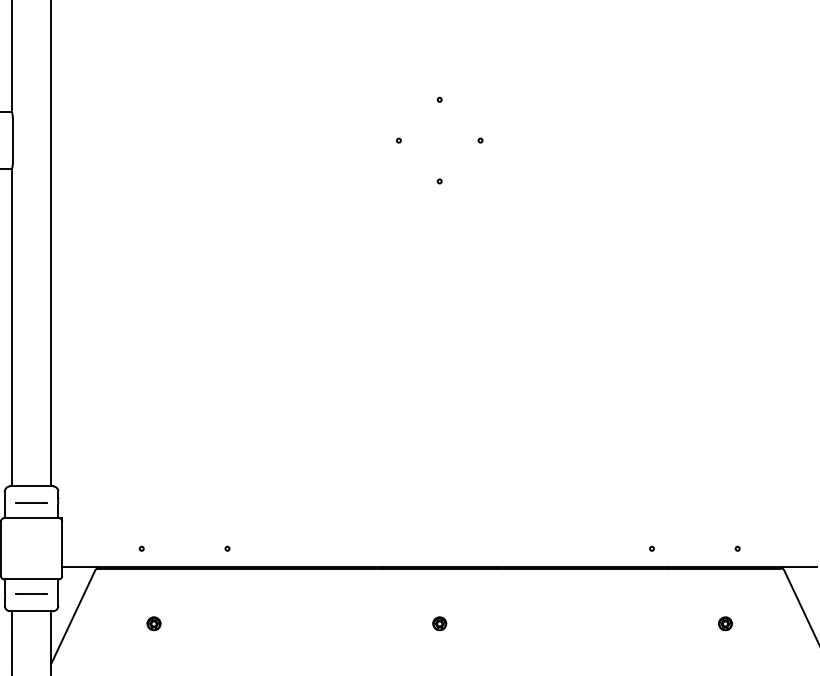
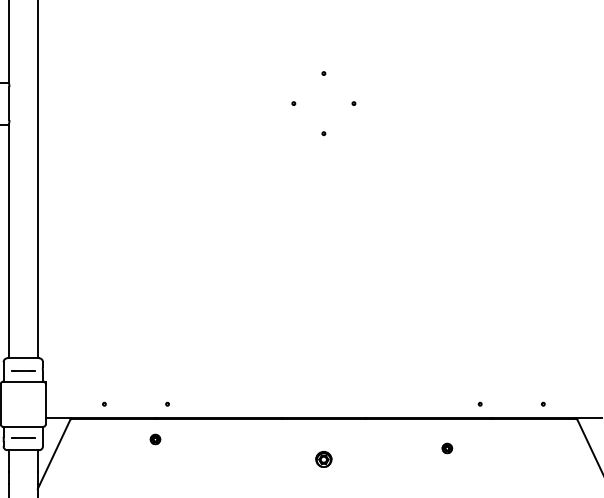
part: (154, 623) -> (155, 439), moved
part: (439, 623) -> (323, 459), size x1.6
part: (725, 623) -> (447, 448), moved

